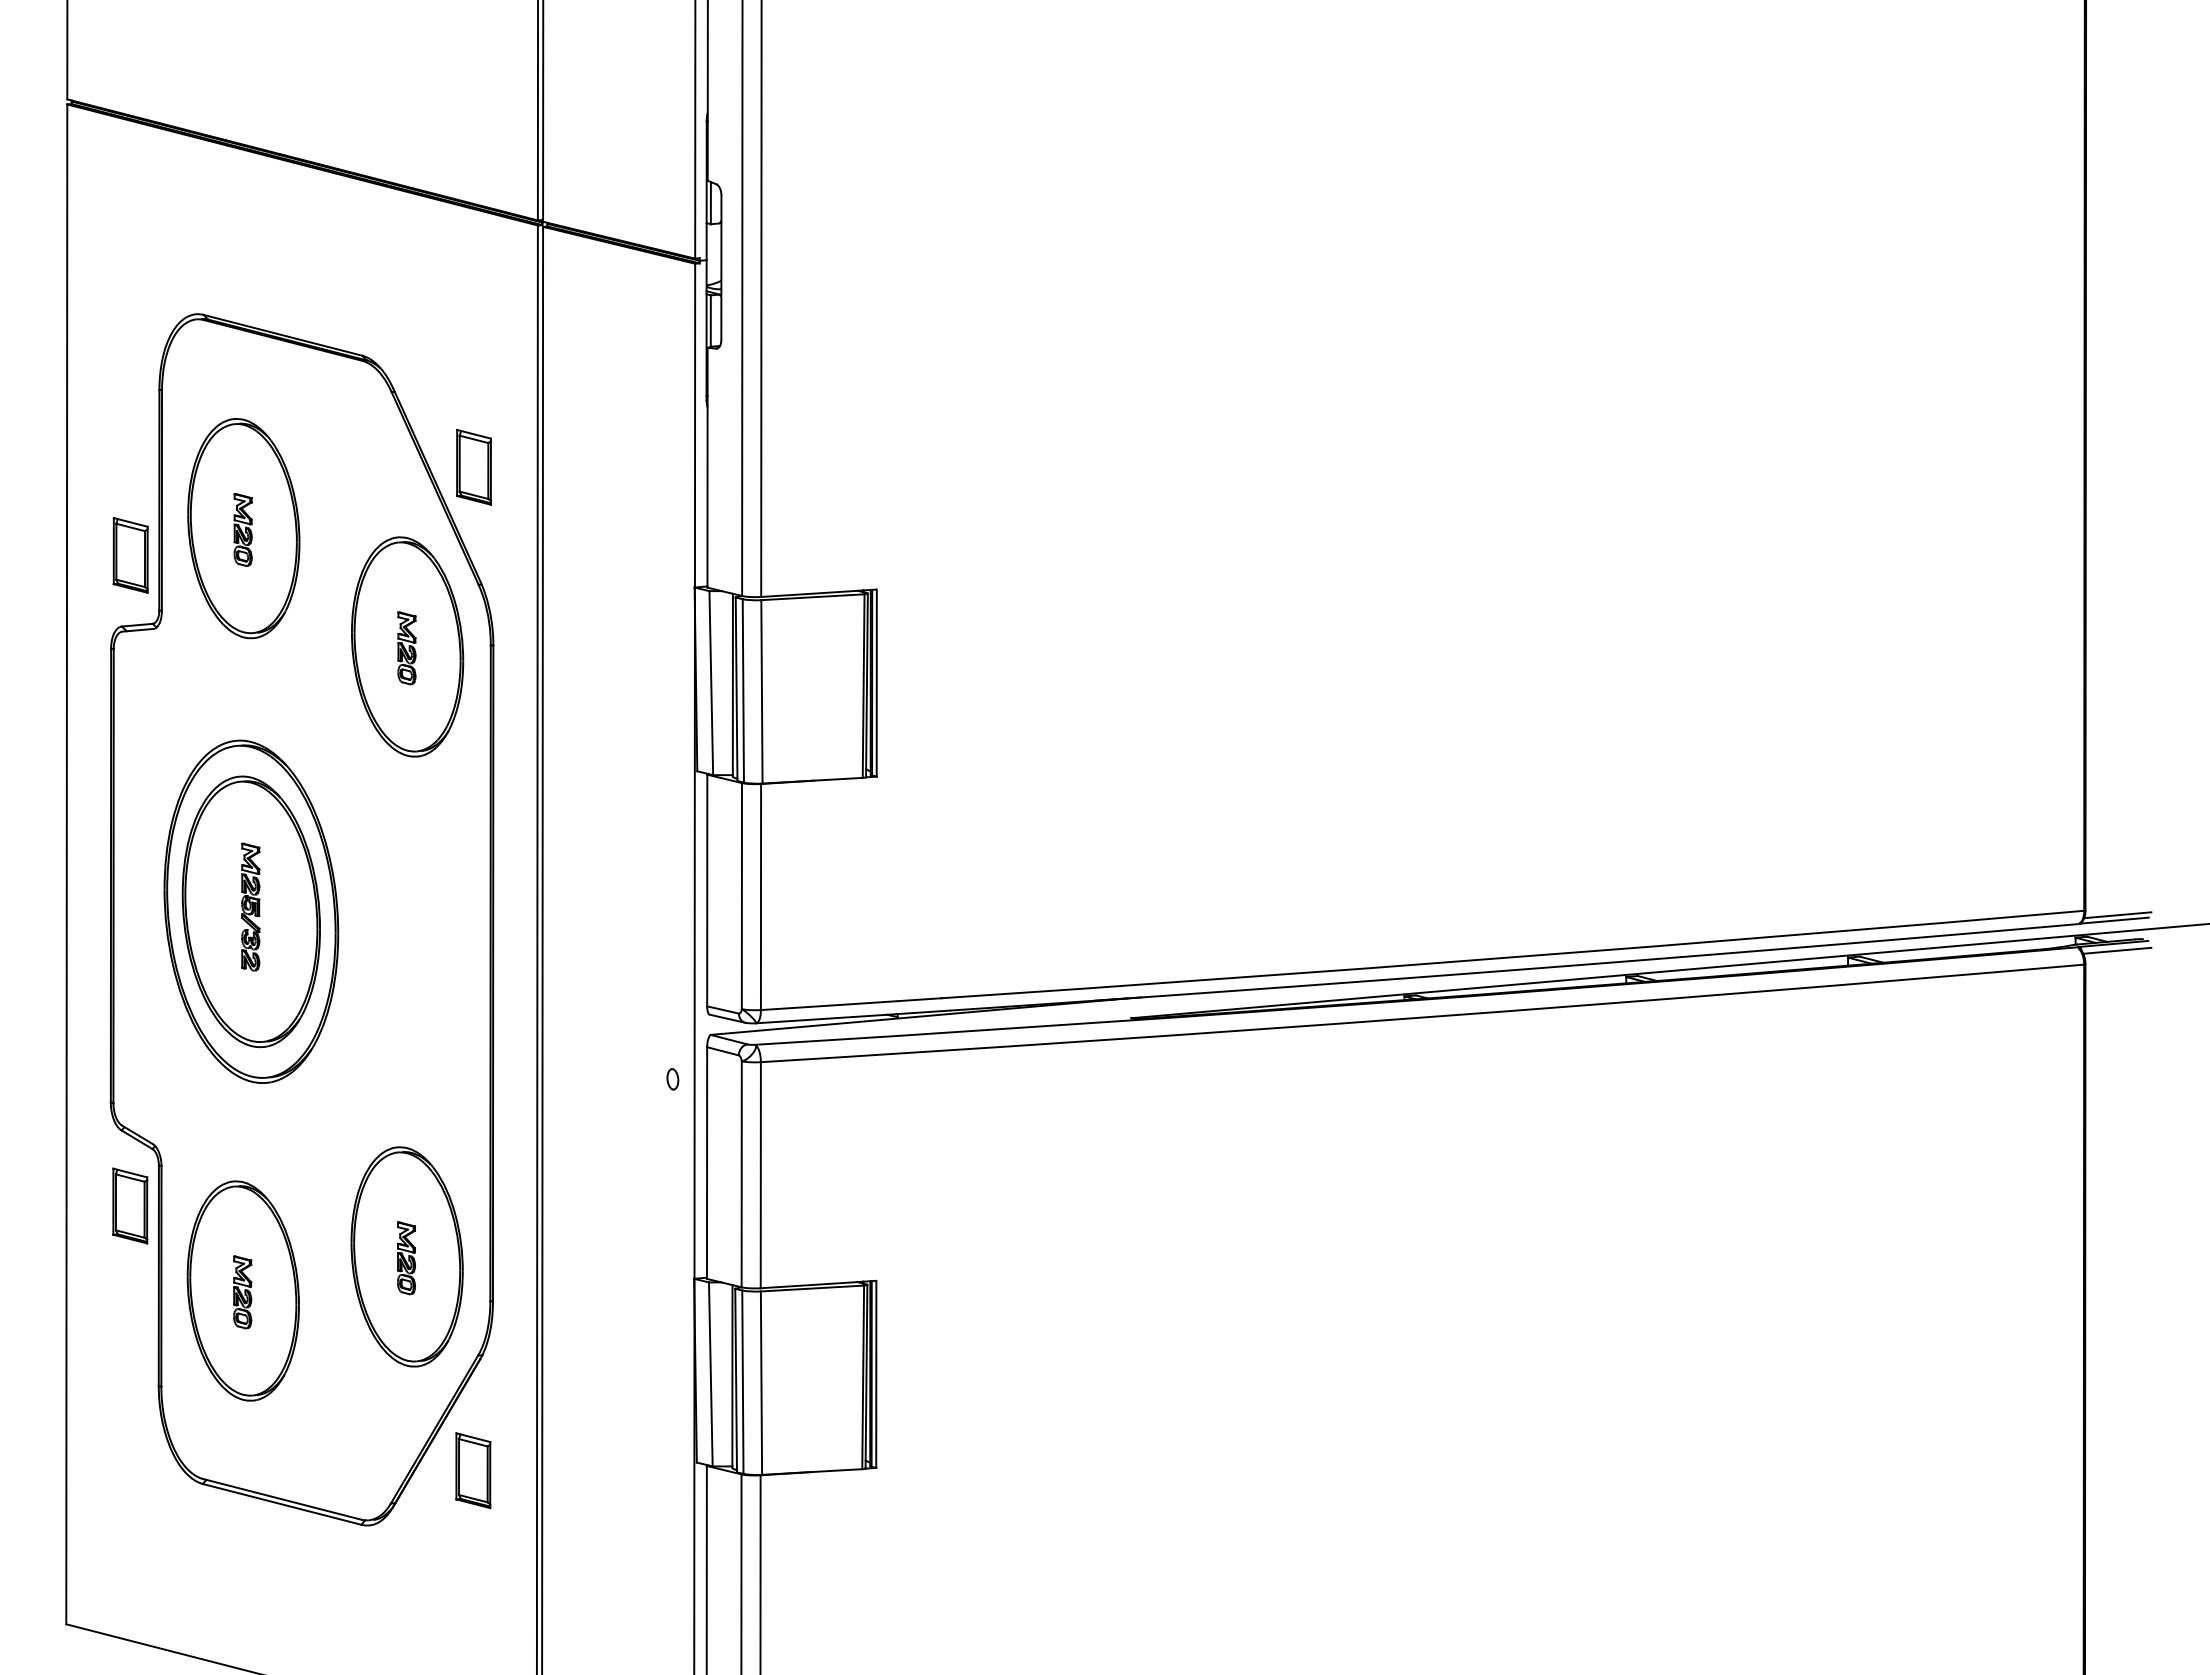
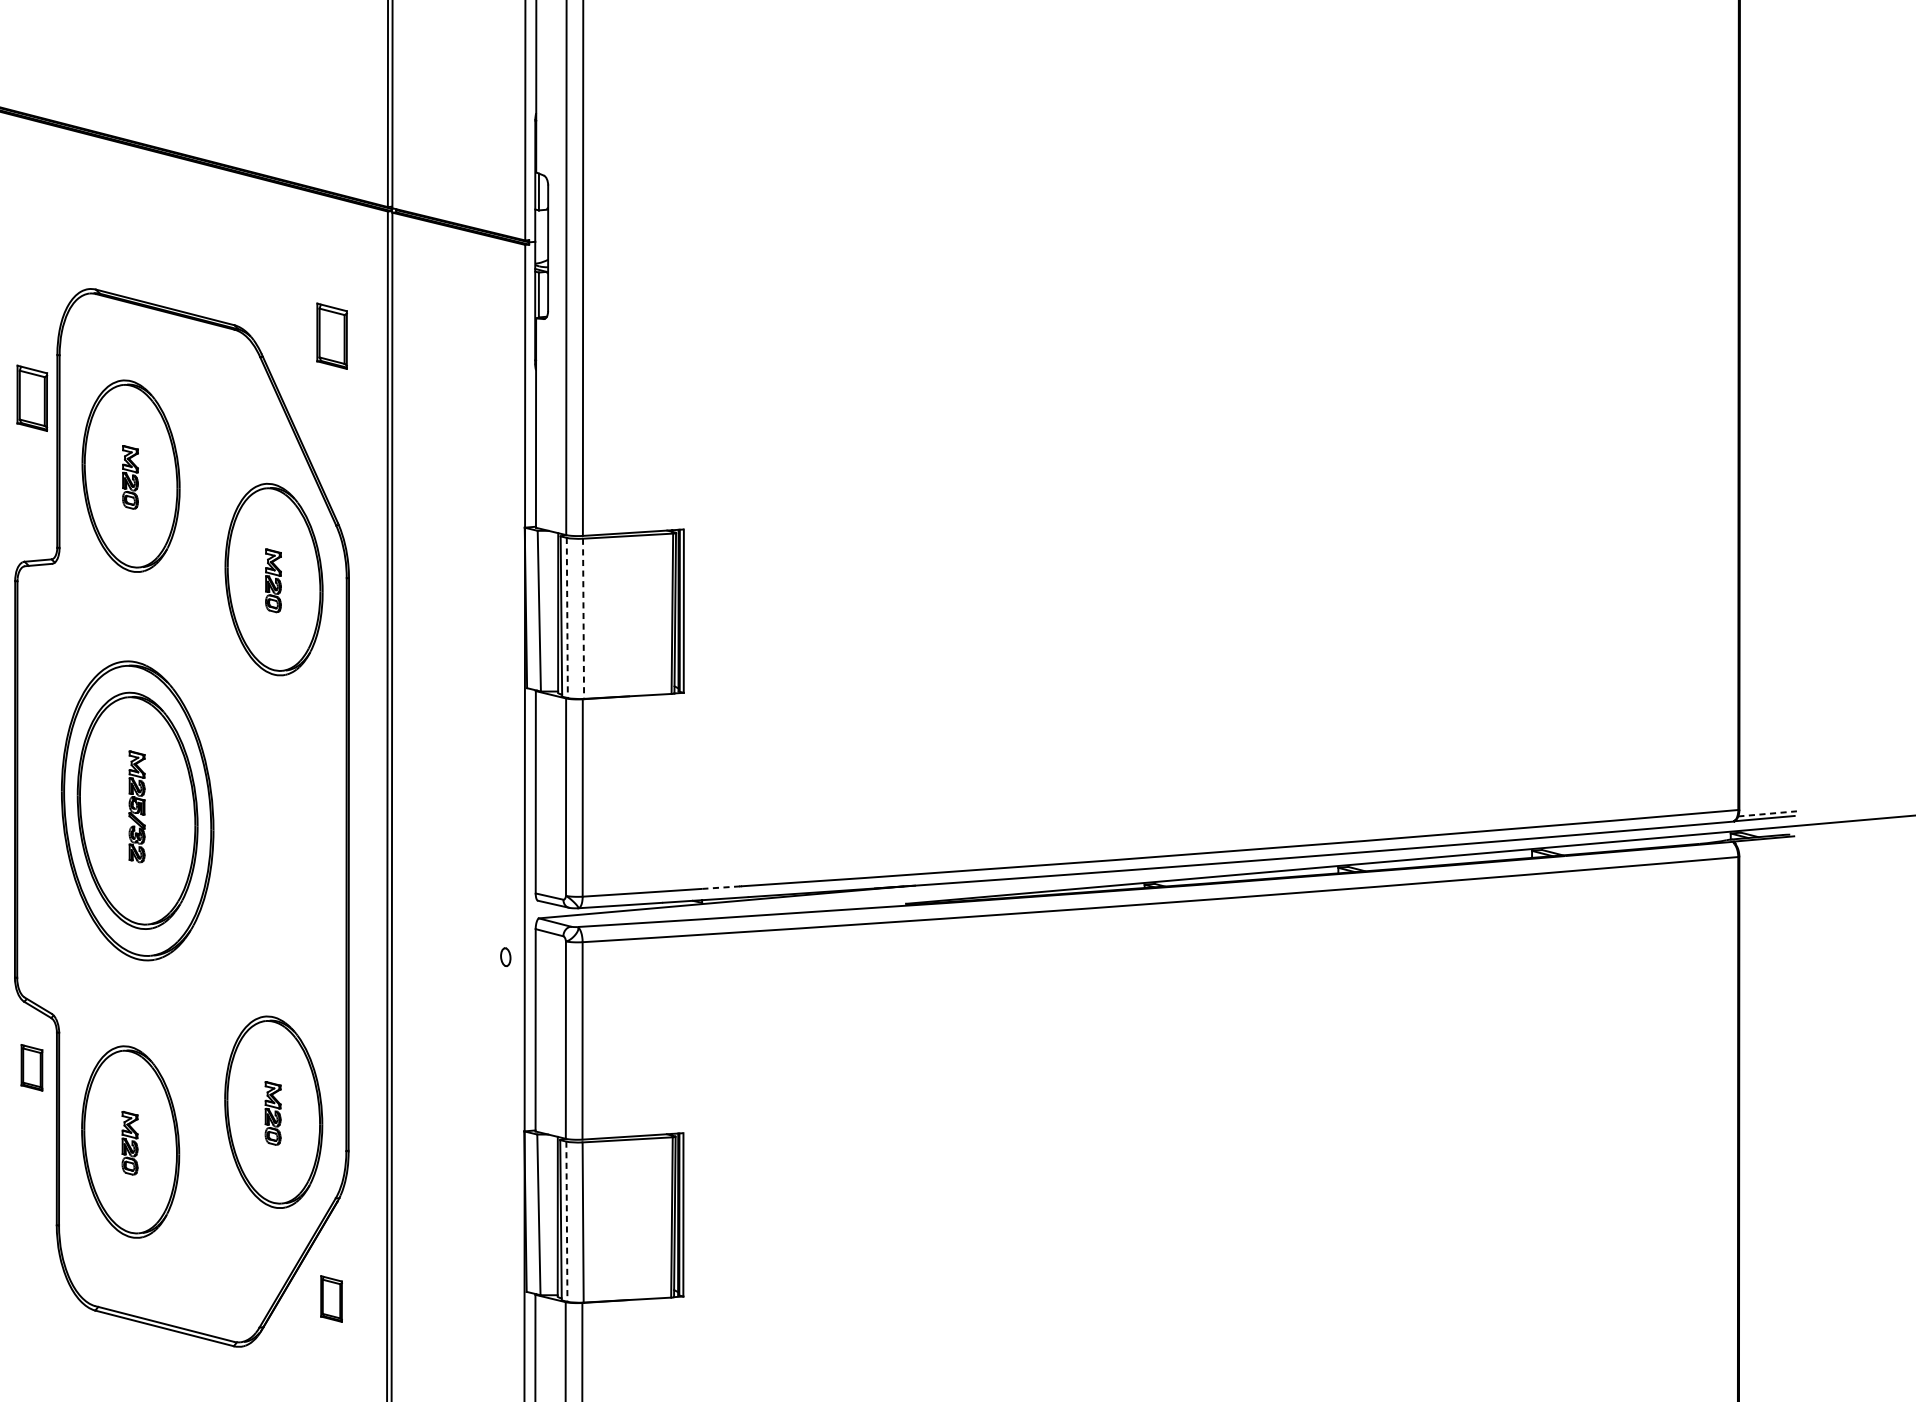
part: (473, 467) -> (331, 336), moved
part: (130, 555) -> (32, 398), moved
line: (743, 690) -> (567, 617), solid -> dashed
line: (761, 691) -> (583, 618), solid -> dashed
line: (2117, 915) -> (1767, 814), solid -> dashed
line: (2117, 950) -> (1767, 844), removed
line: (919, 999) -> (721, 887), solid -> dashed
part: (130, 1205) -> (32, 1067), size x0.7
line: (742, 1382) -> (566, 1221), solid -> dashed
part: (473, 1470) -> (331, 1298), size x0.7

